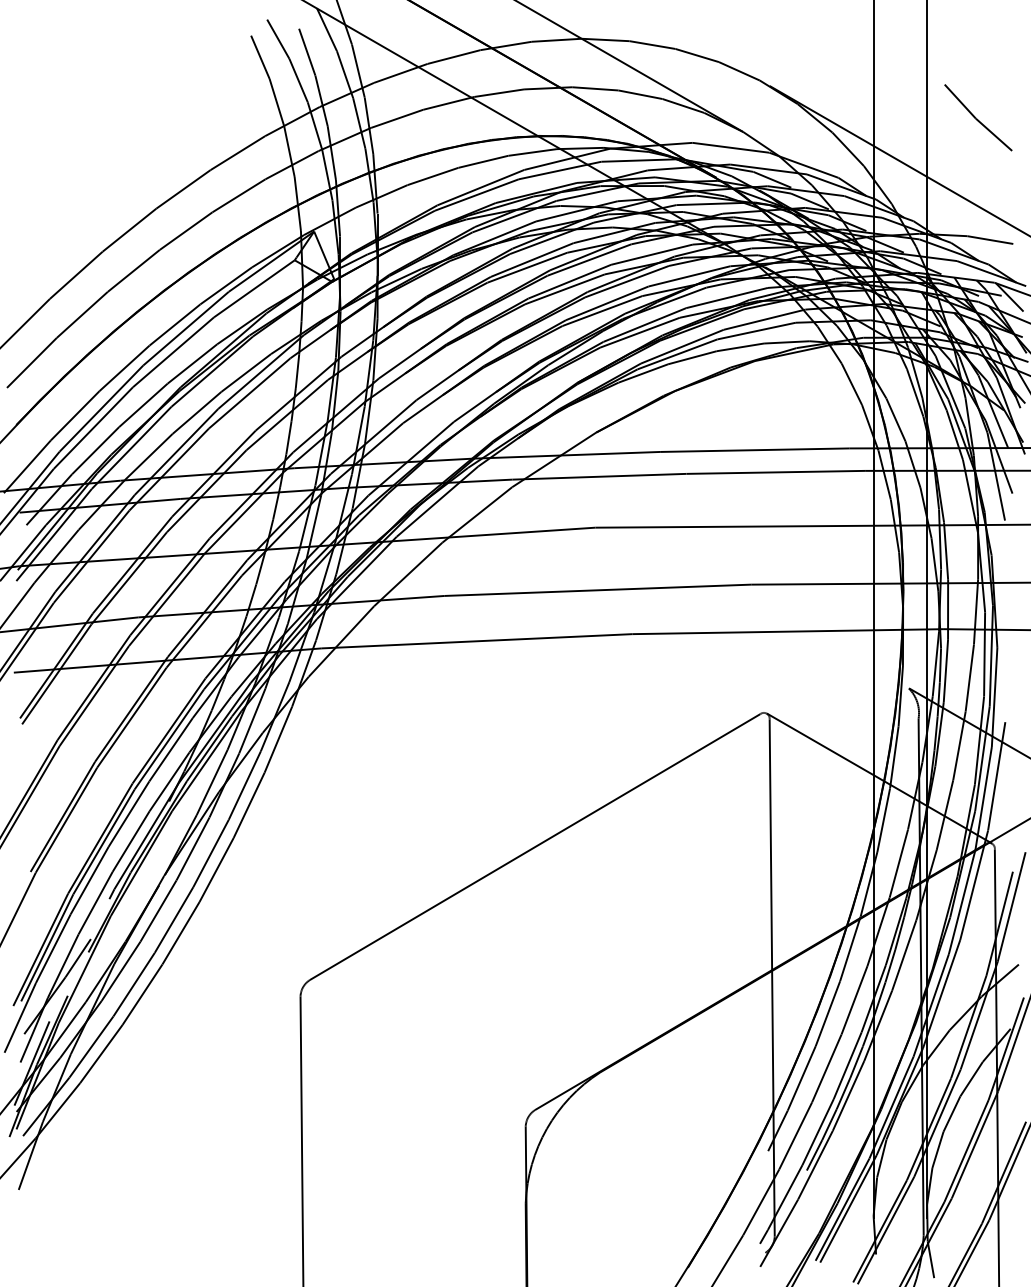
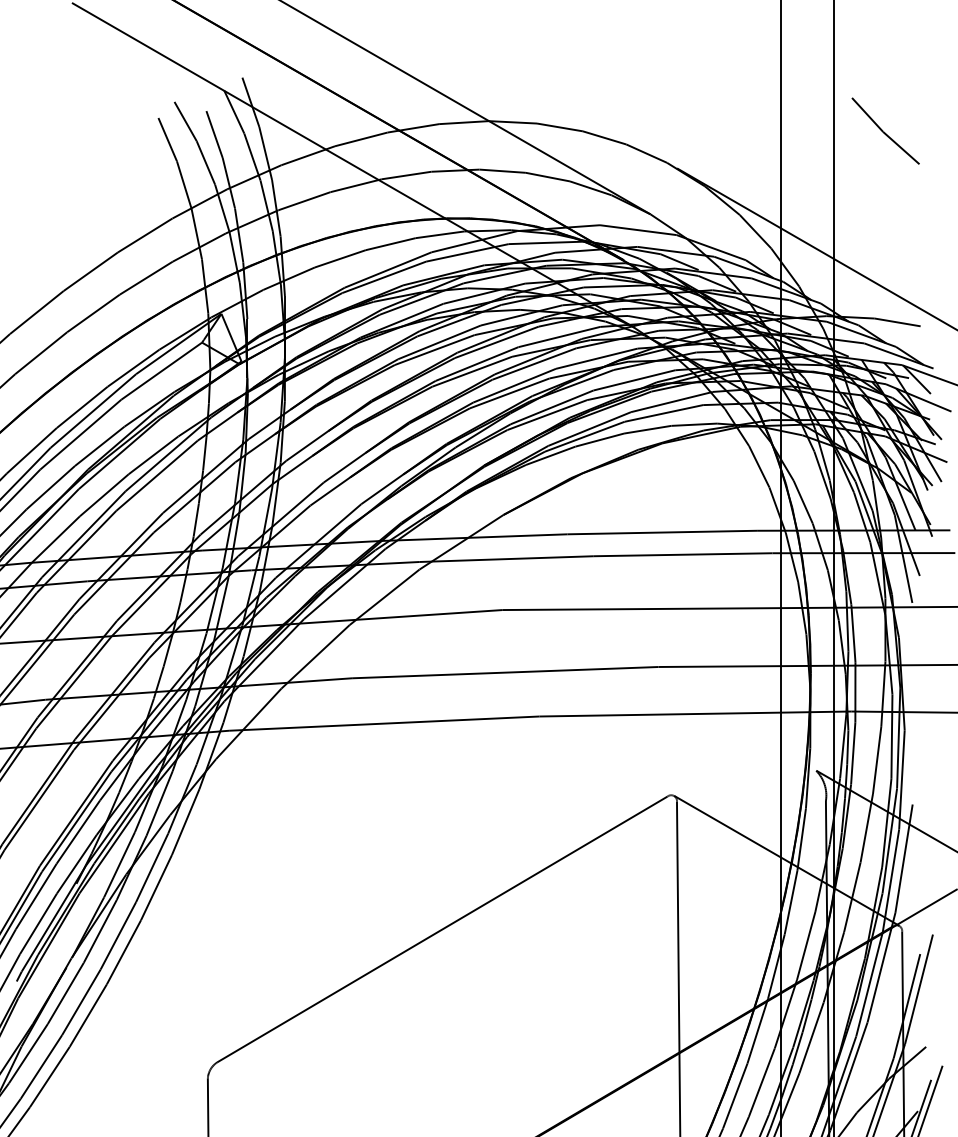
part: (978, 117) -> (885, 130), moved

